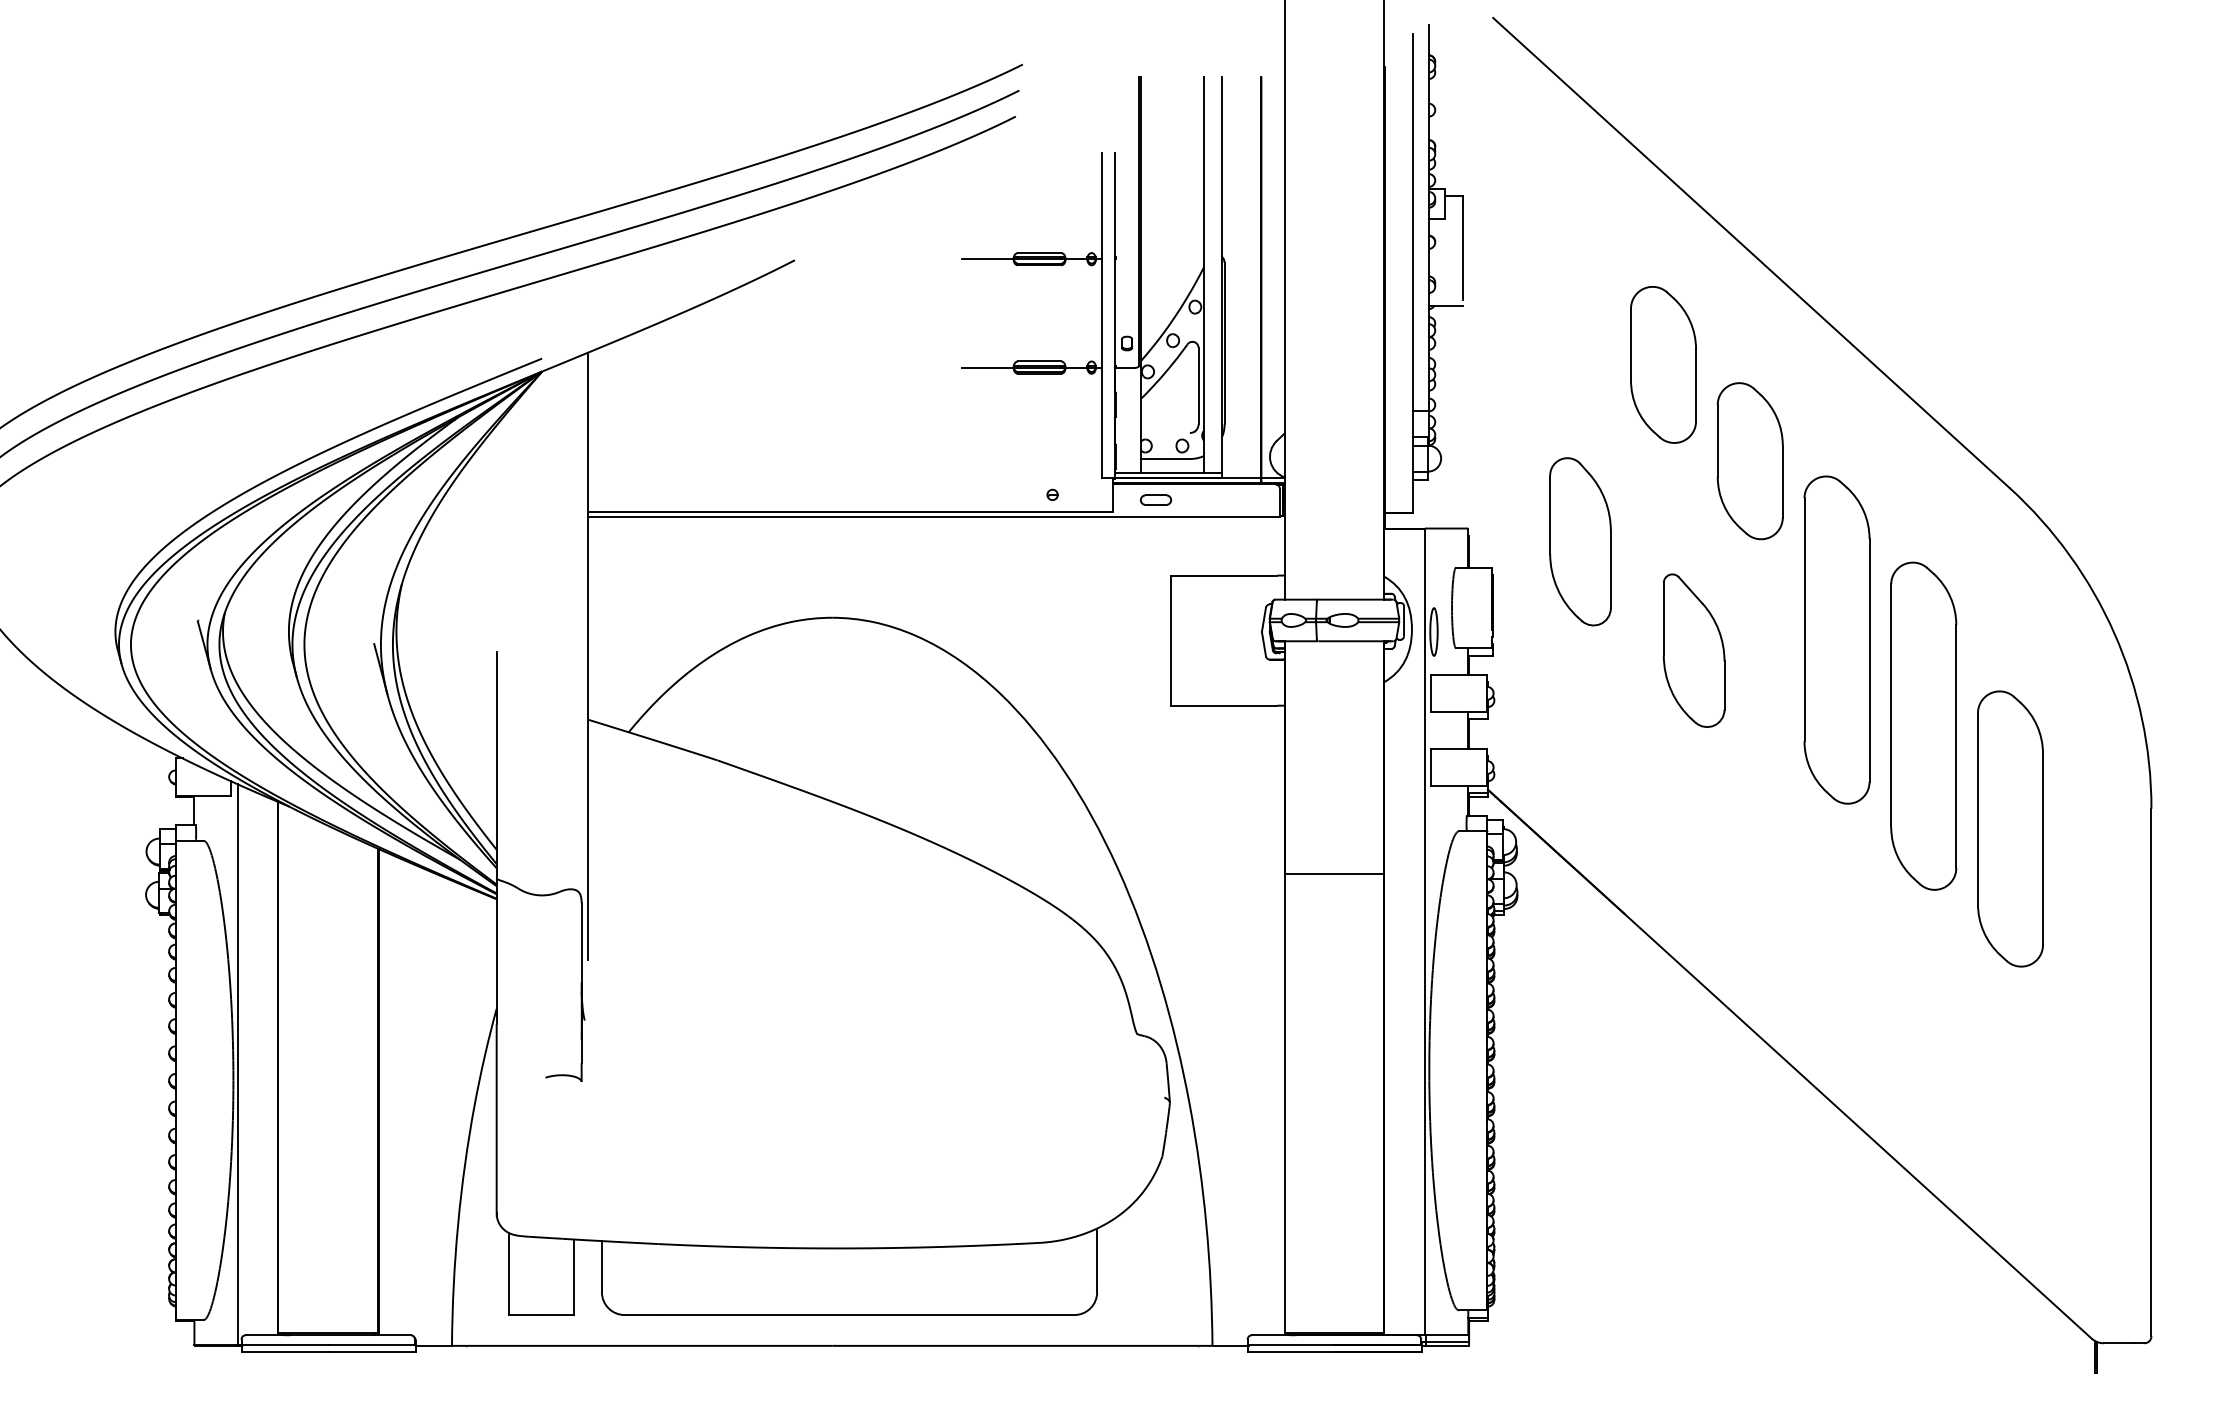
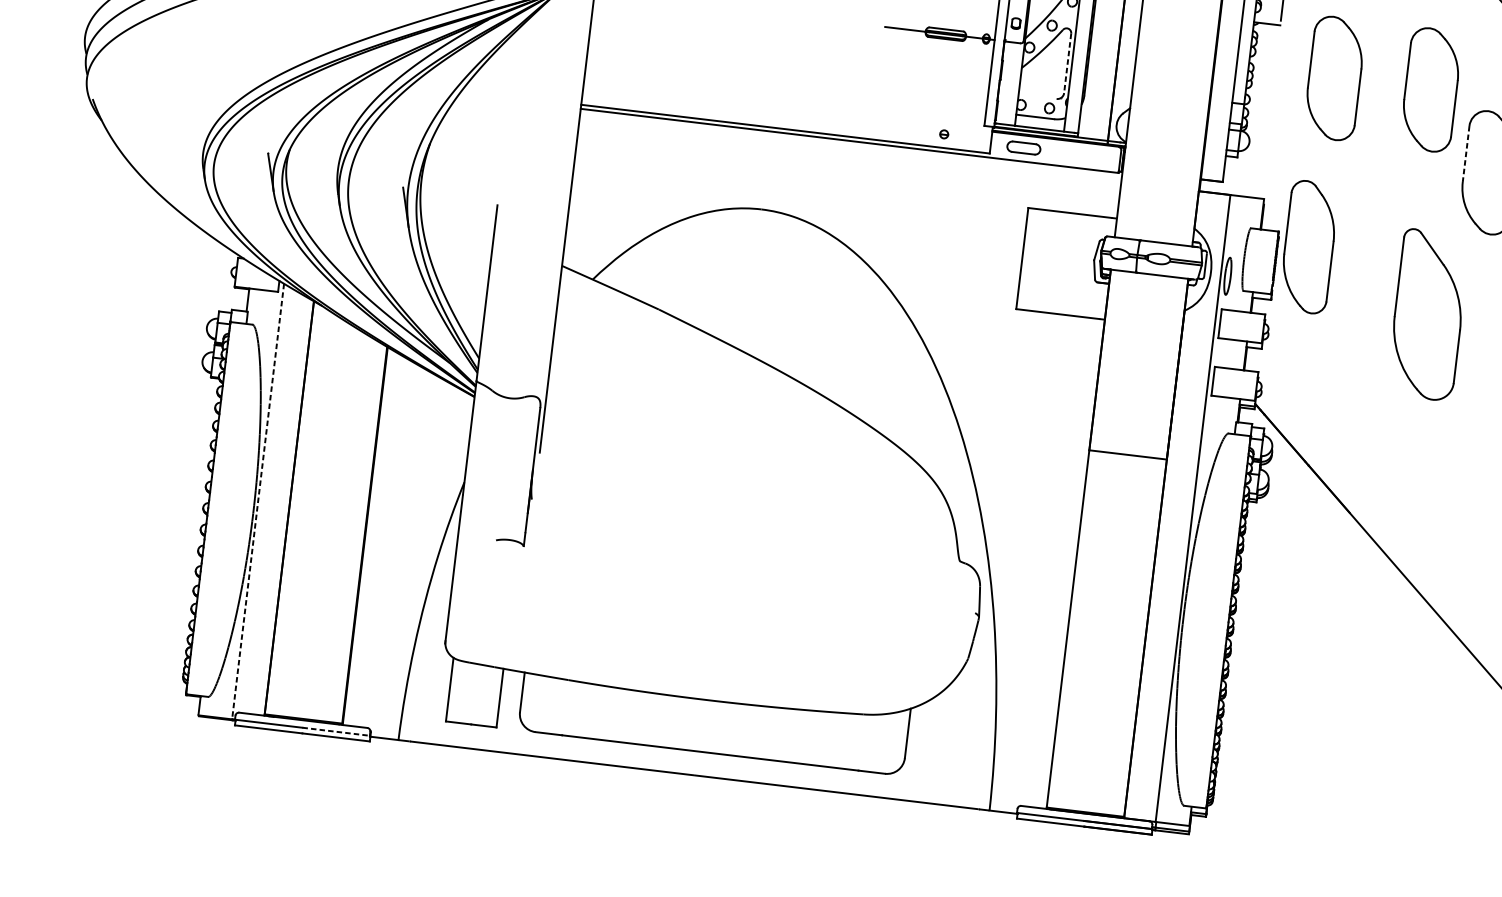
part: (1539, 364) -> (1334, 78), added
line: (1198, 386) -> (1067, 63), solid -> dashed
line: (1717, 440) -> (1465, 153), solid -> dashed
part: (1156, 499) -> (1024, 147), size x1.4
part: (1580, 541) -> (1309, 246), moved
part: (1693, 650) -> (1427, 314), size x1.4
line: (237, 1065) -> (257, 502), solid -> dashed
line: (372, 1344) -> (336, 731), solid -> dashed

